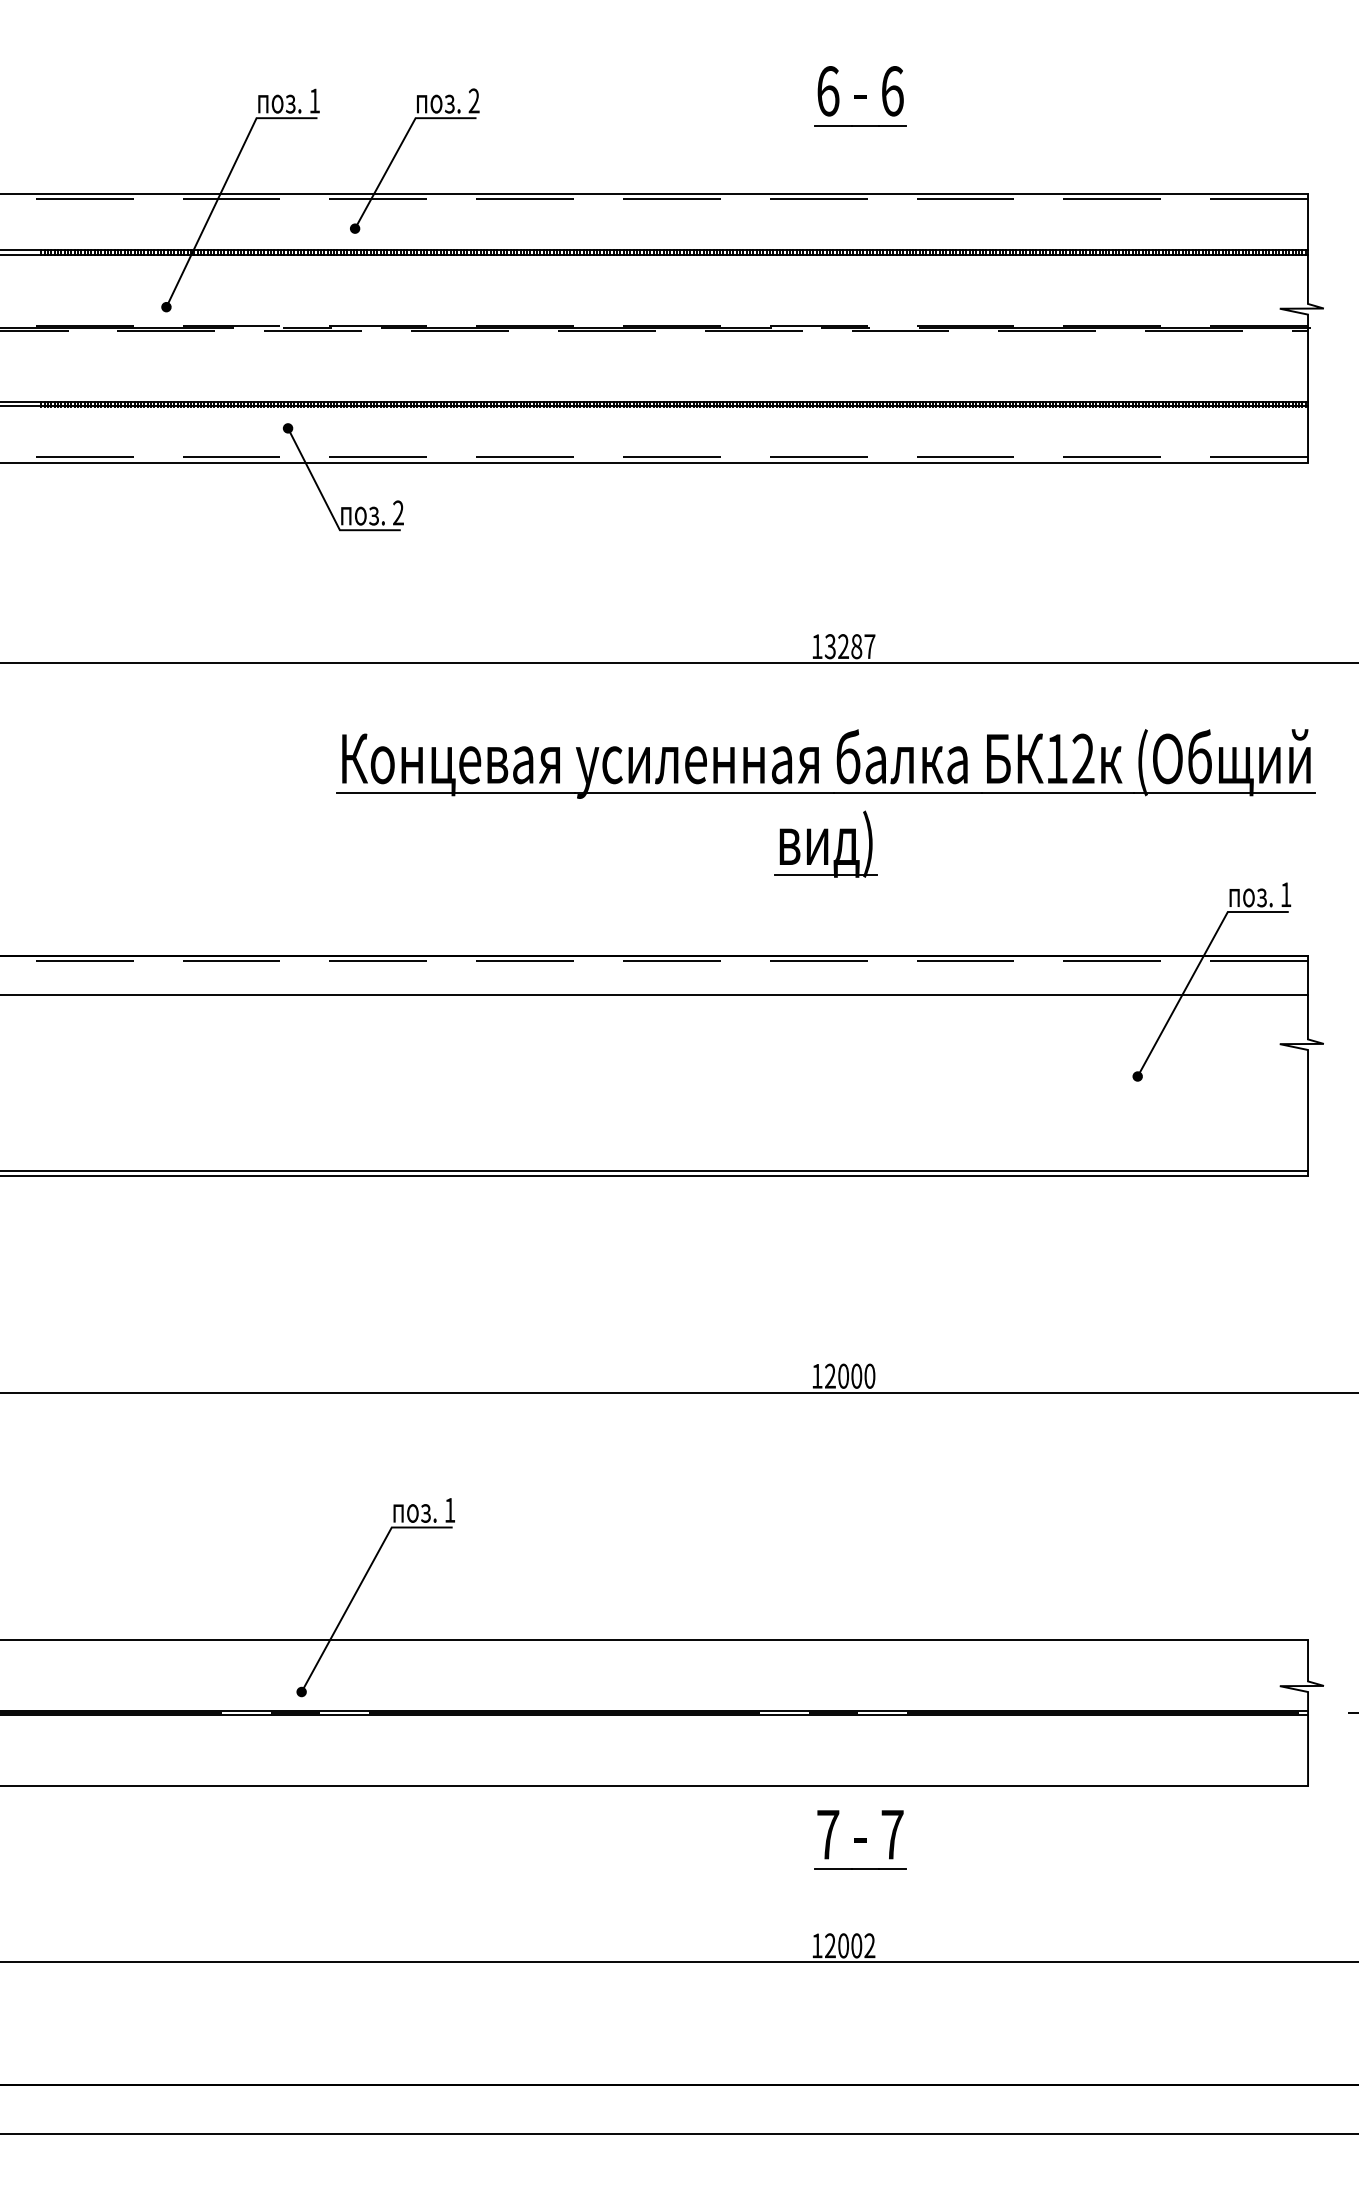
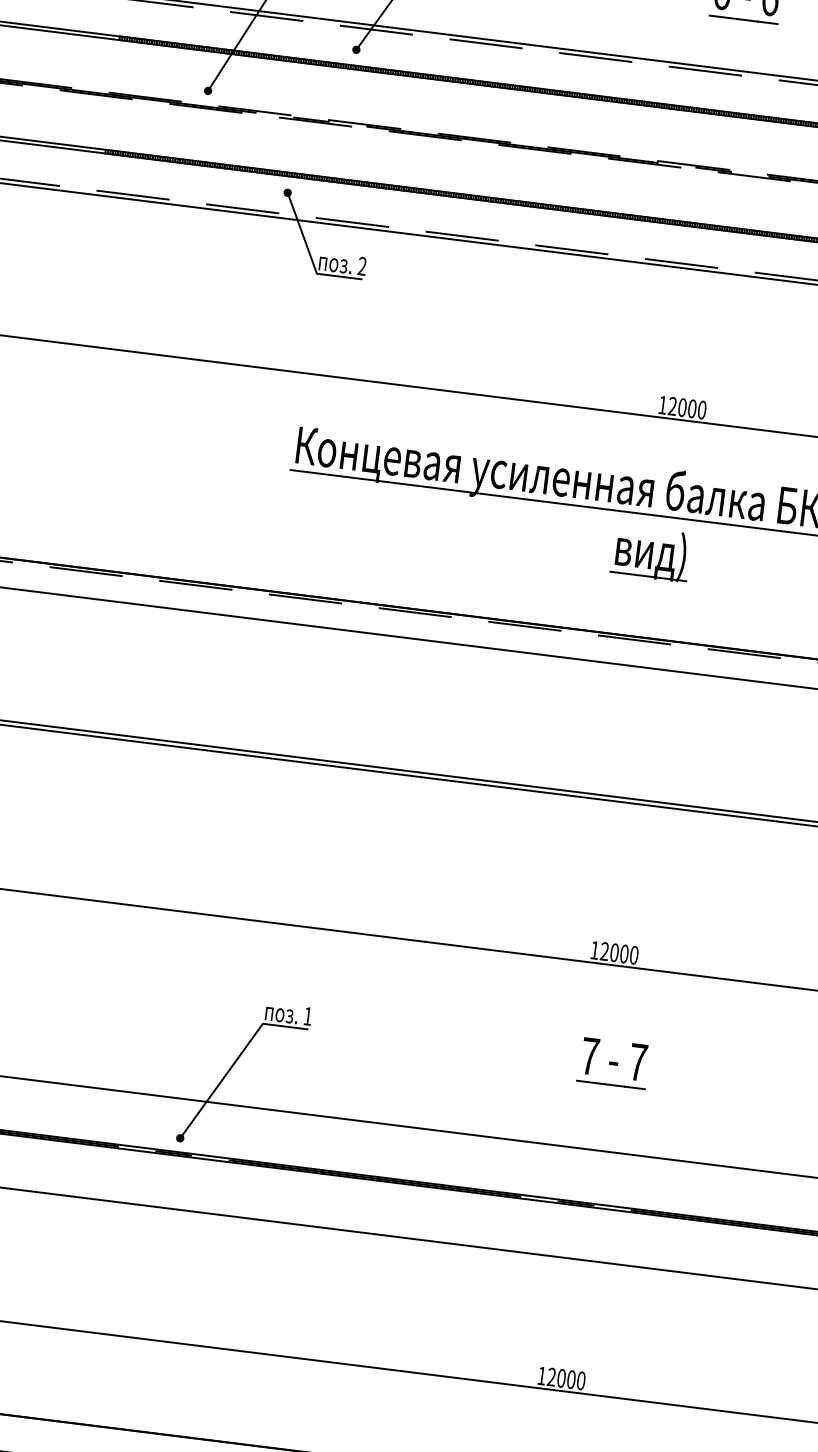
text: (849, 646) -> (686, 408), 13287 -> 12000
part: (860, 1839) -> (613, 1062), moved
text: (869, 1945) -> (580, 1380), 12002 -> 12000

